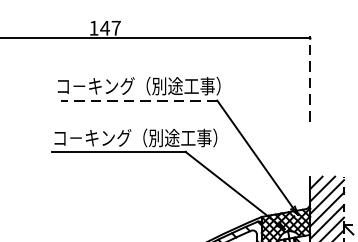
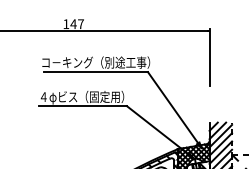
line: (310, 78) -> (209, 57), dashed -> solid
line: (139, 101) -> (96, 72), dashed -> solid
text: (135, 138) -> (93, 97), コ－キング（別途工事） -> ４φビス（固定用）

